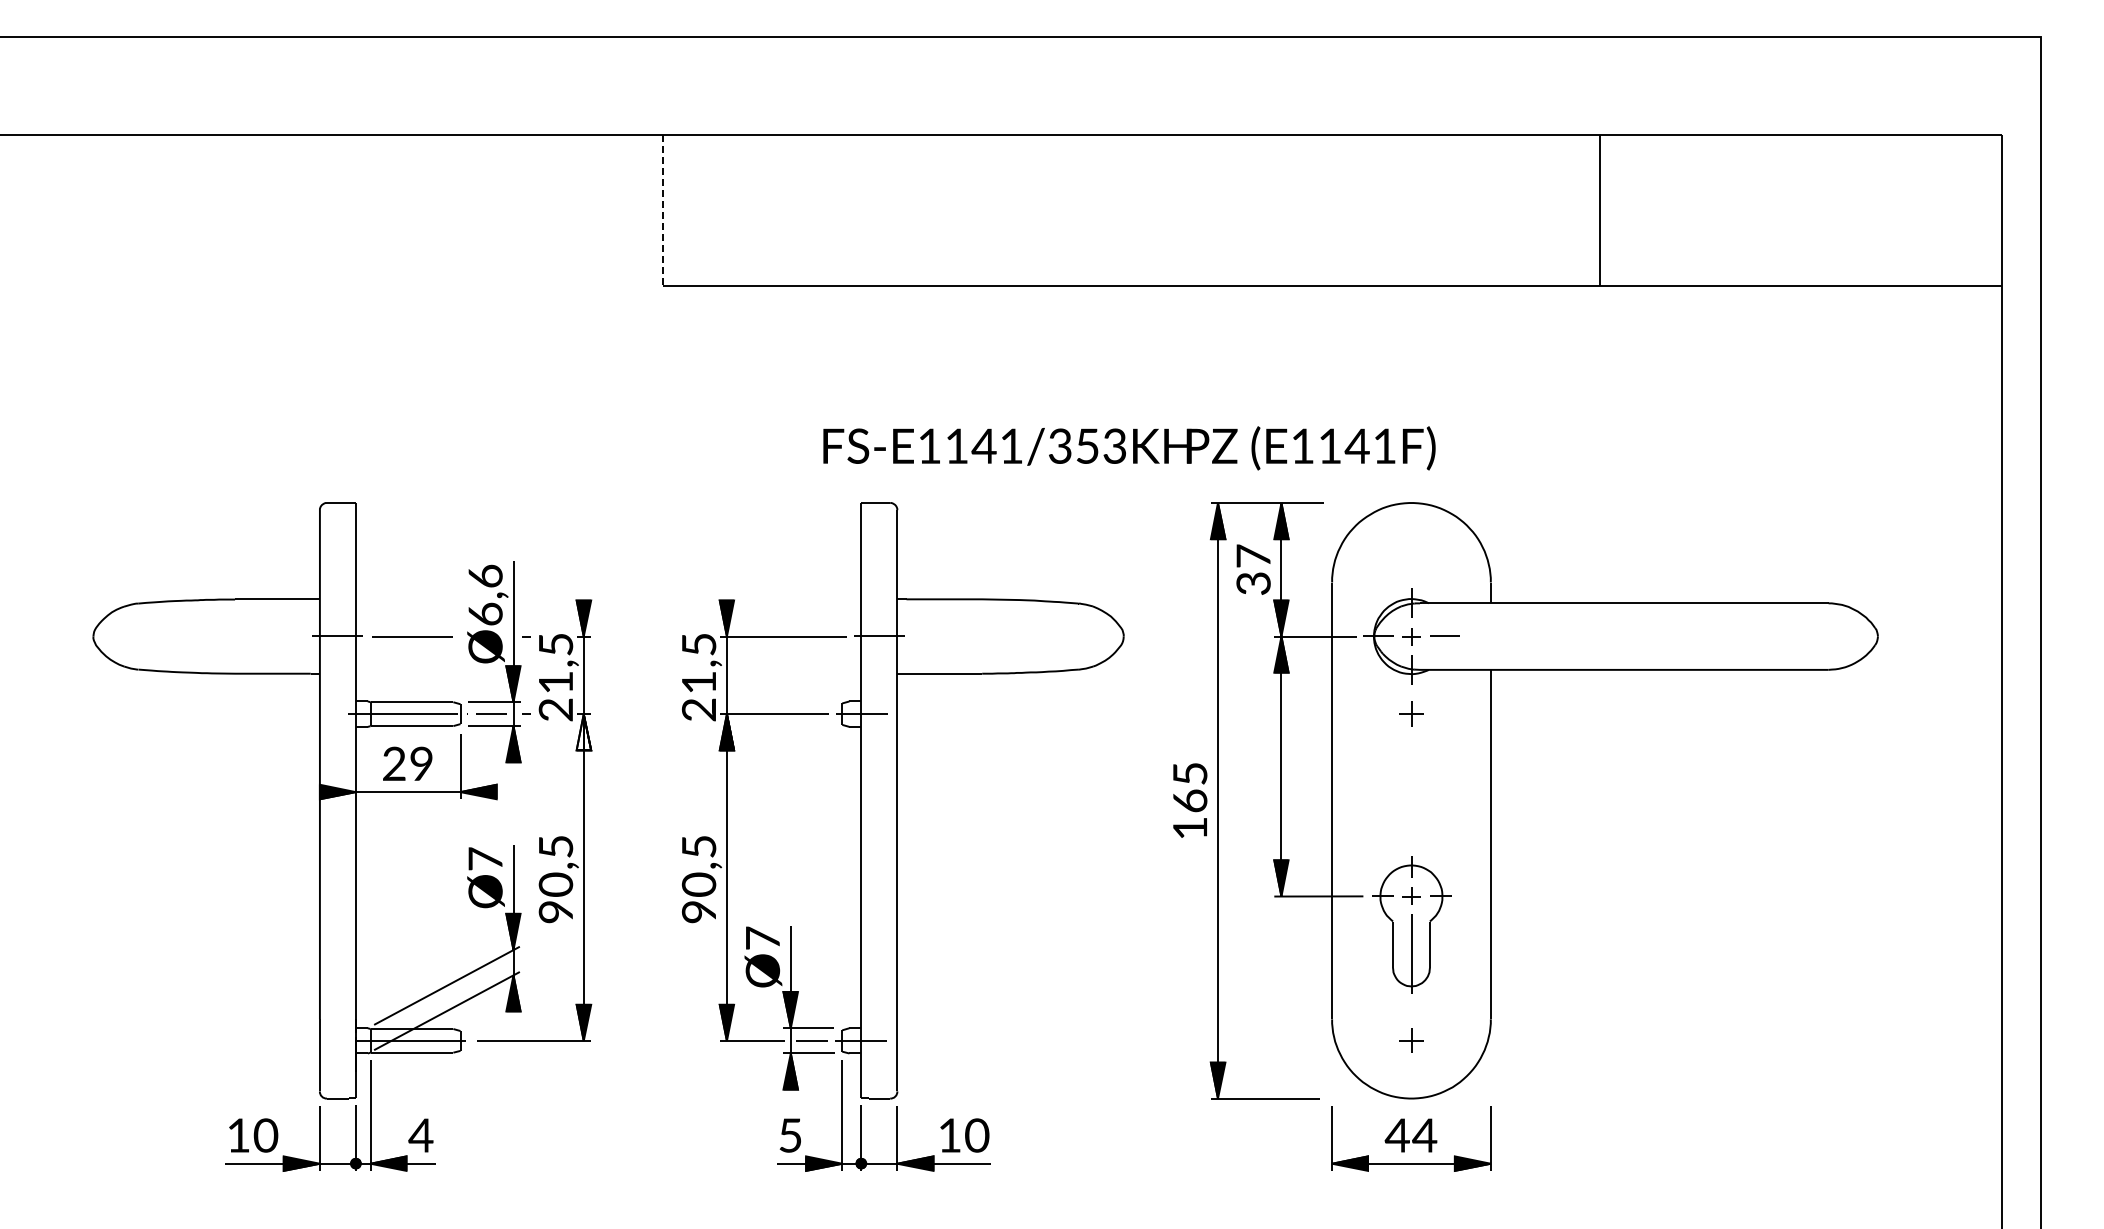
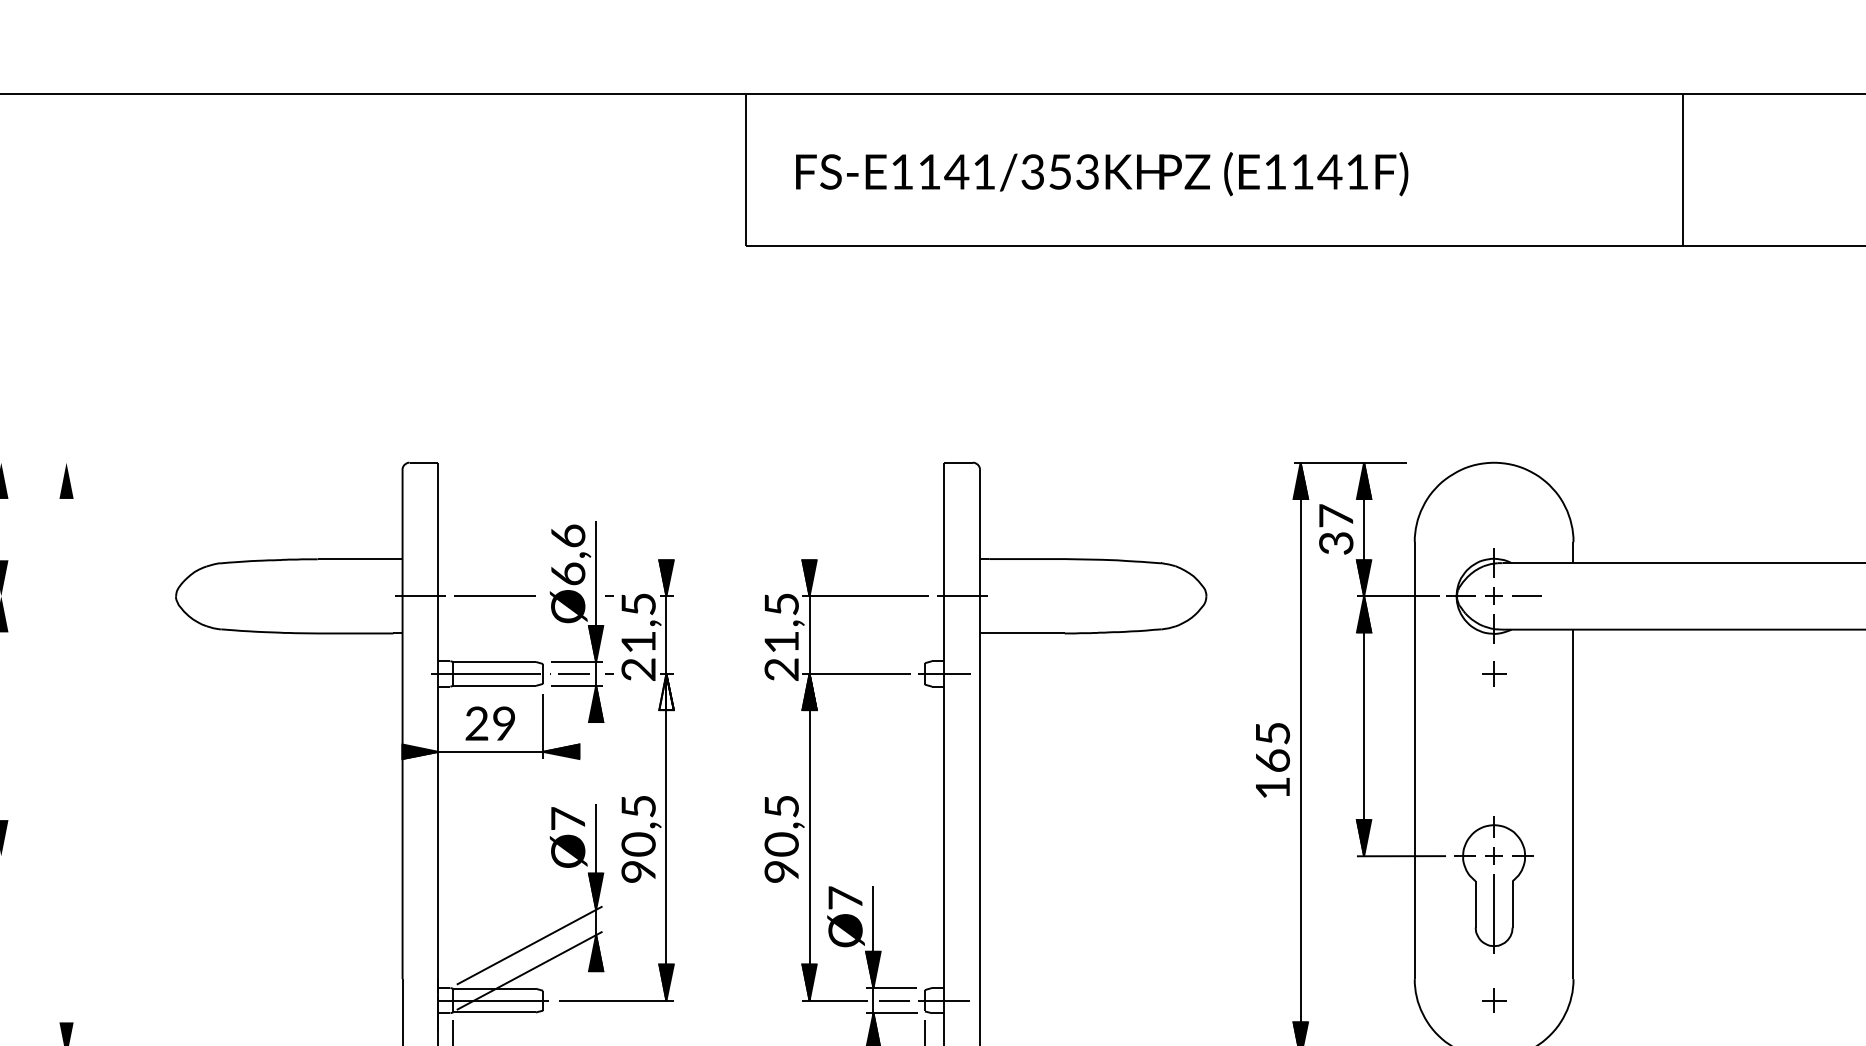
line: (663, 210) -> (746, 170), dashed -> solid
text: (1129, 448) -> (1102, 174), moved

